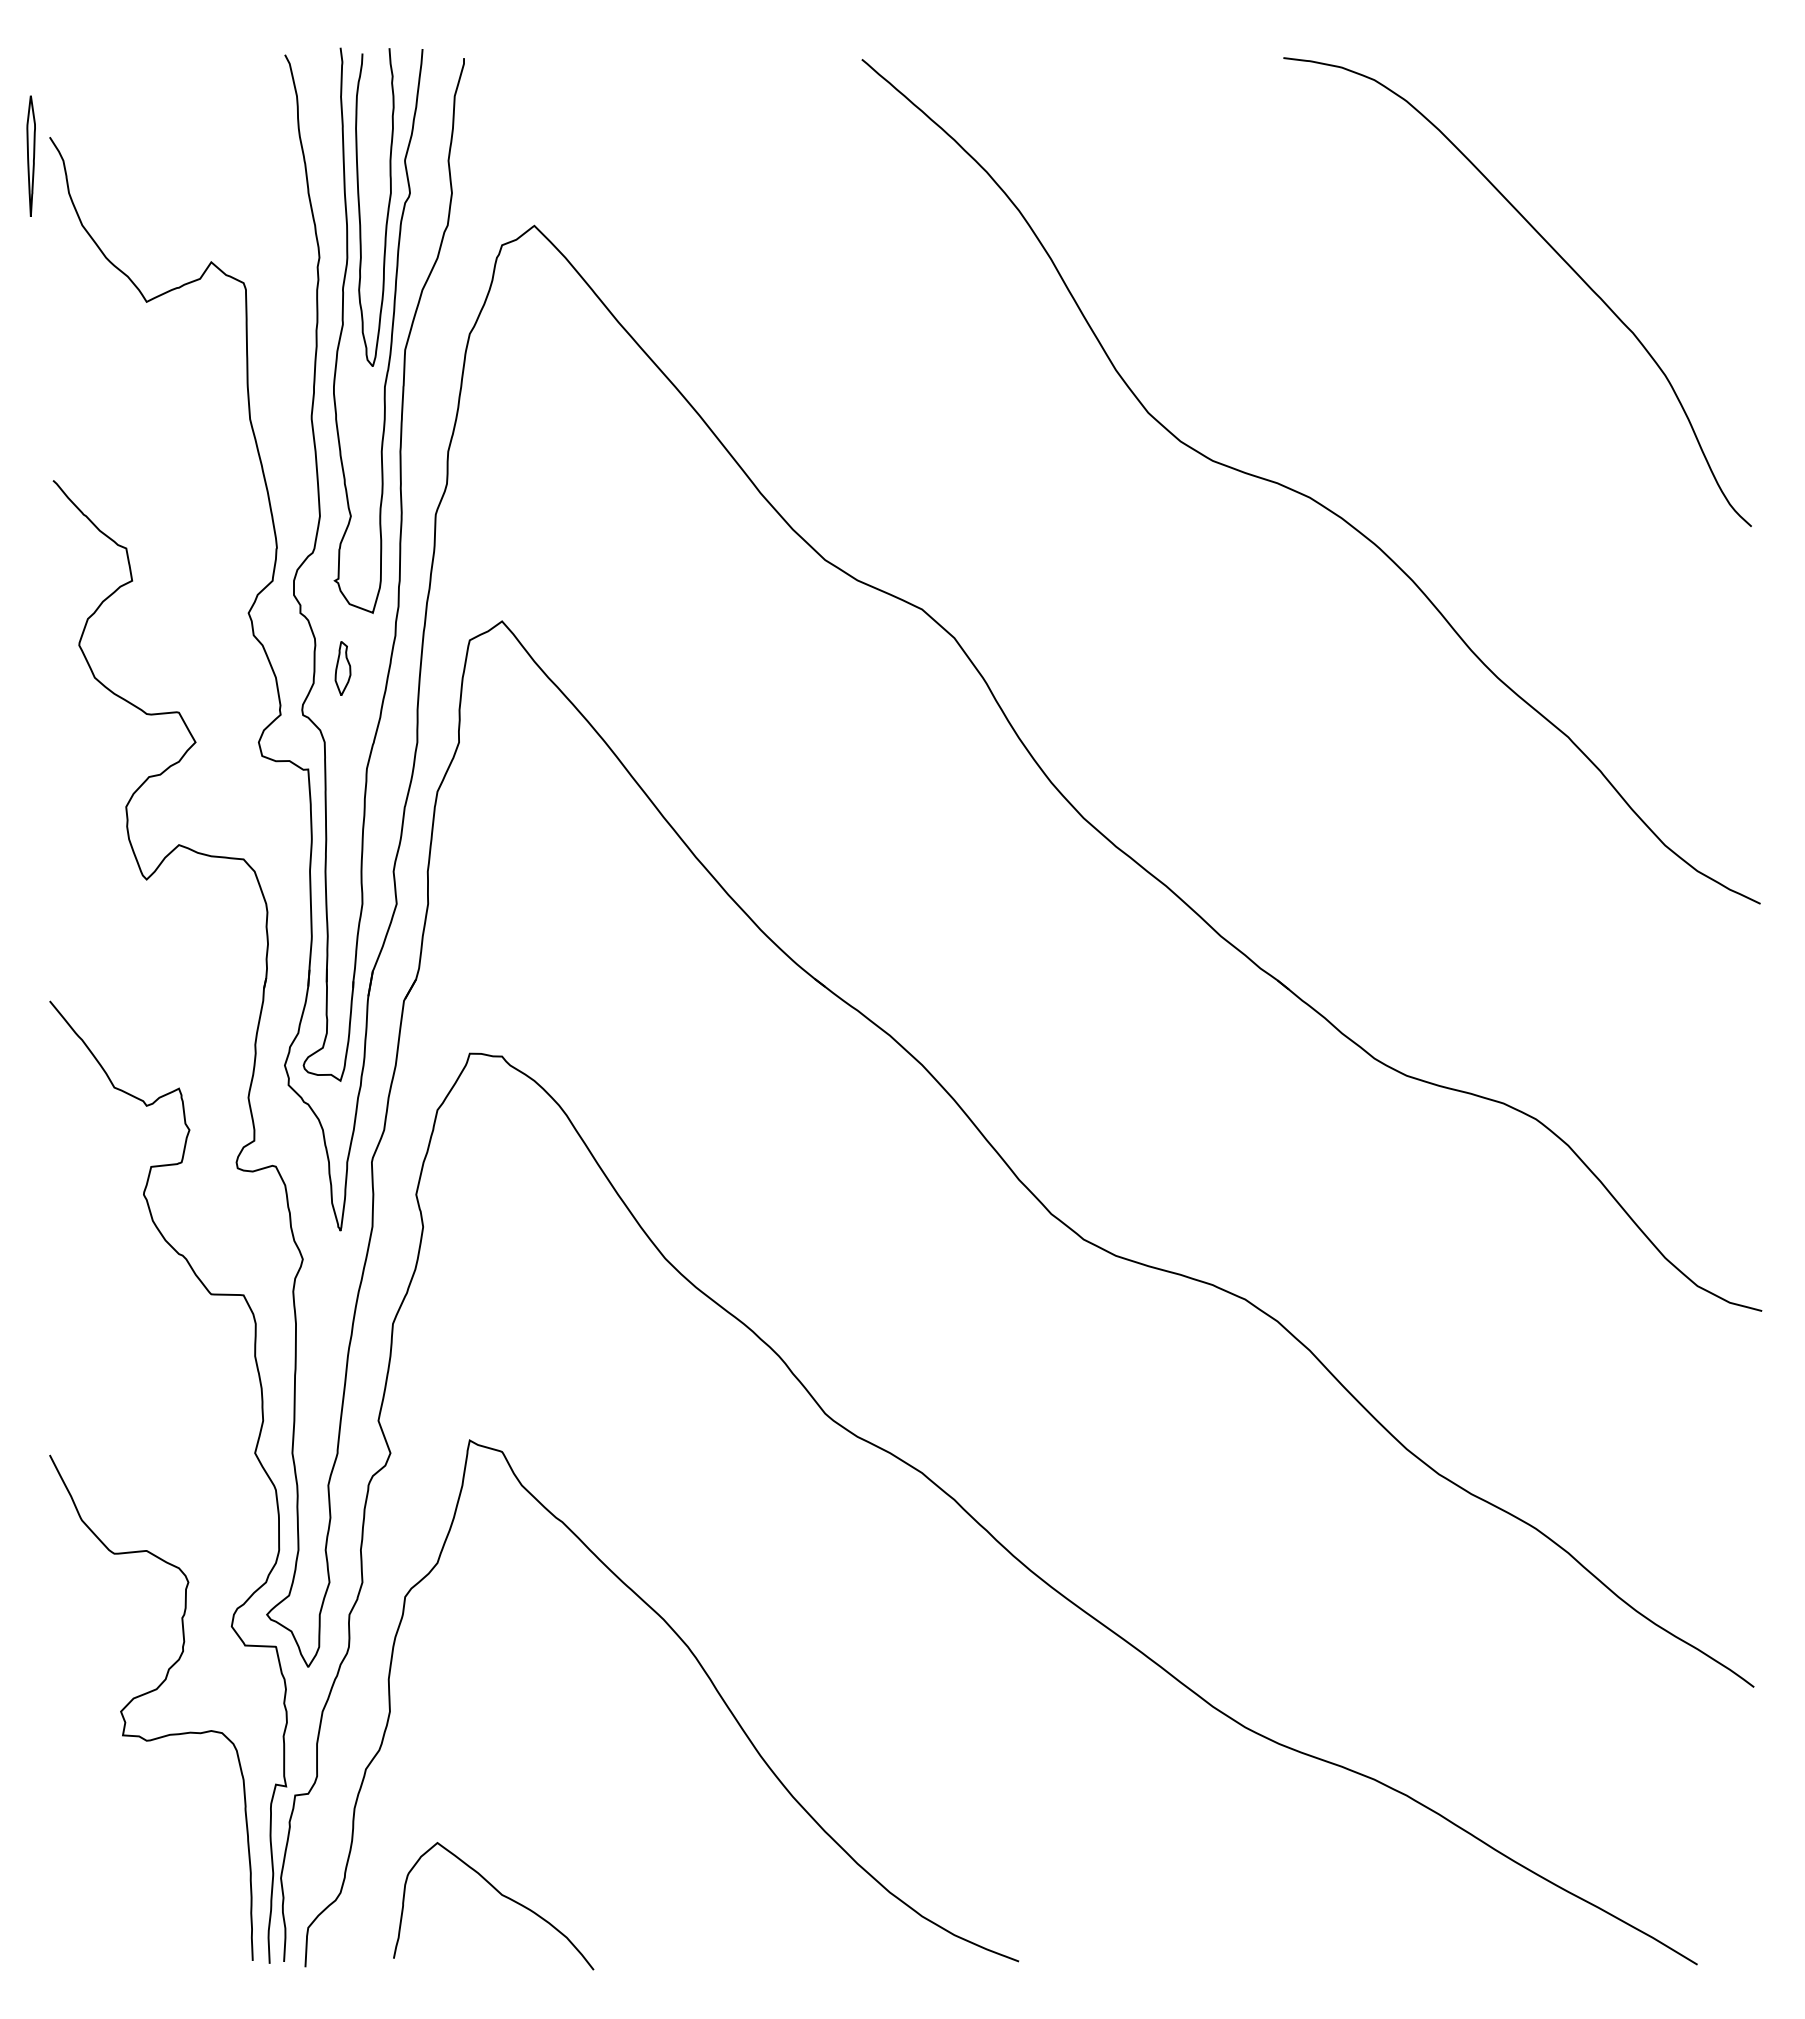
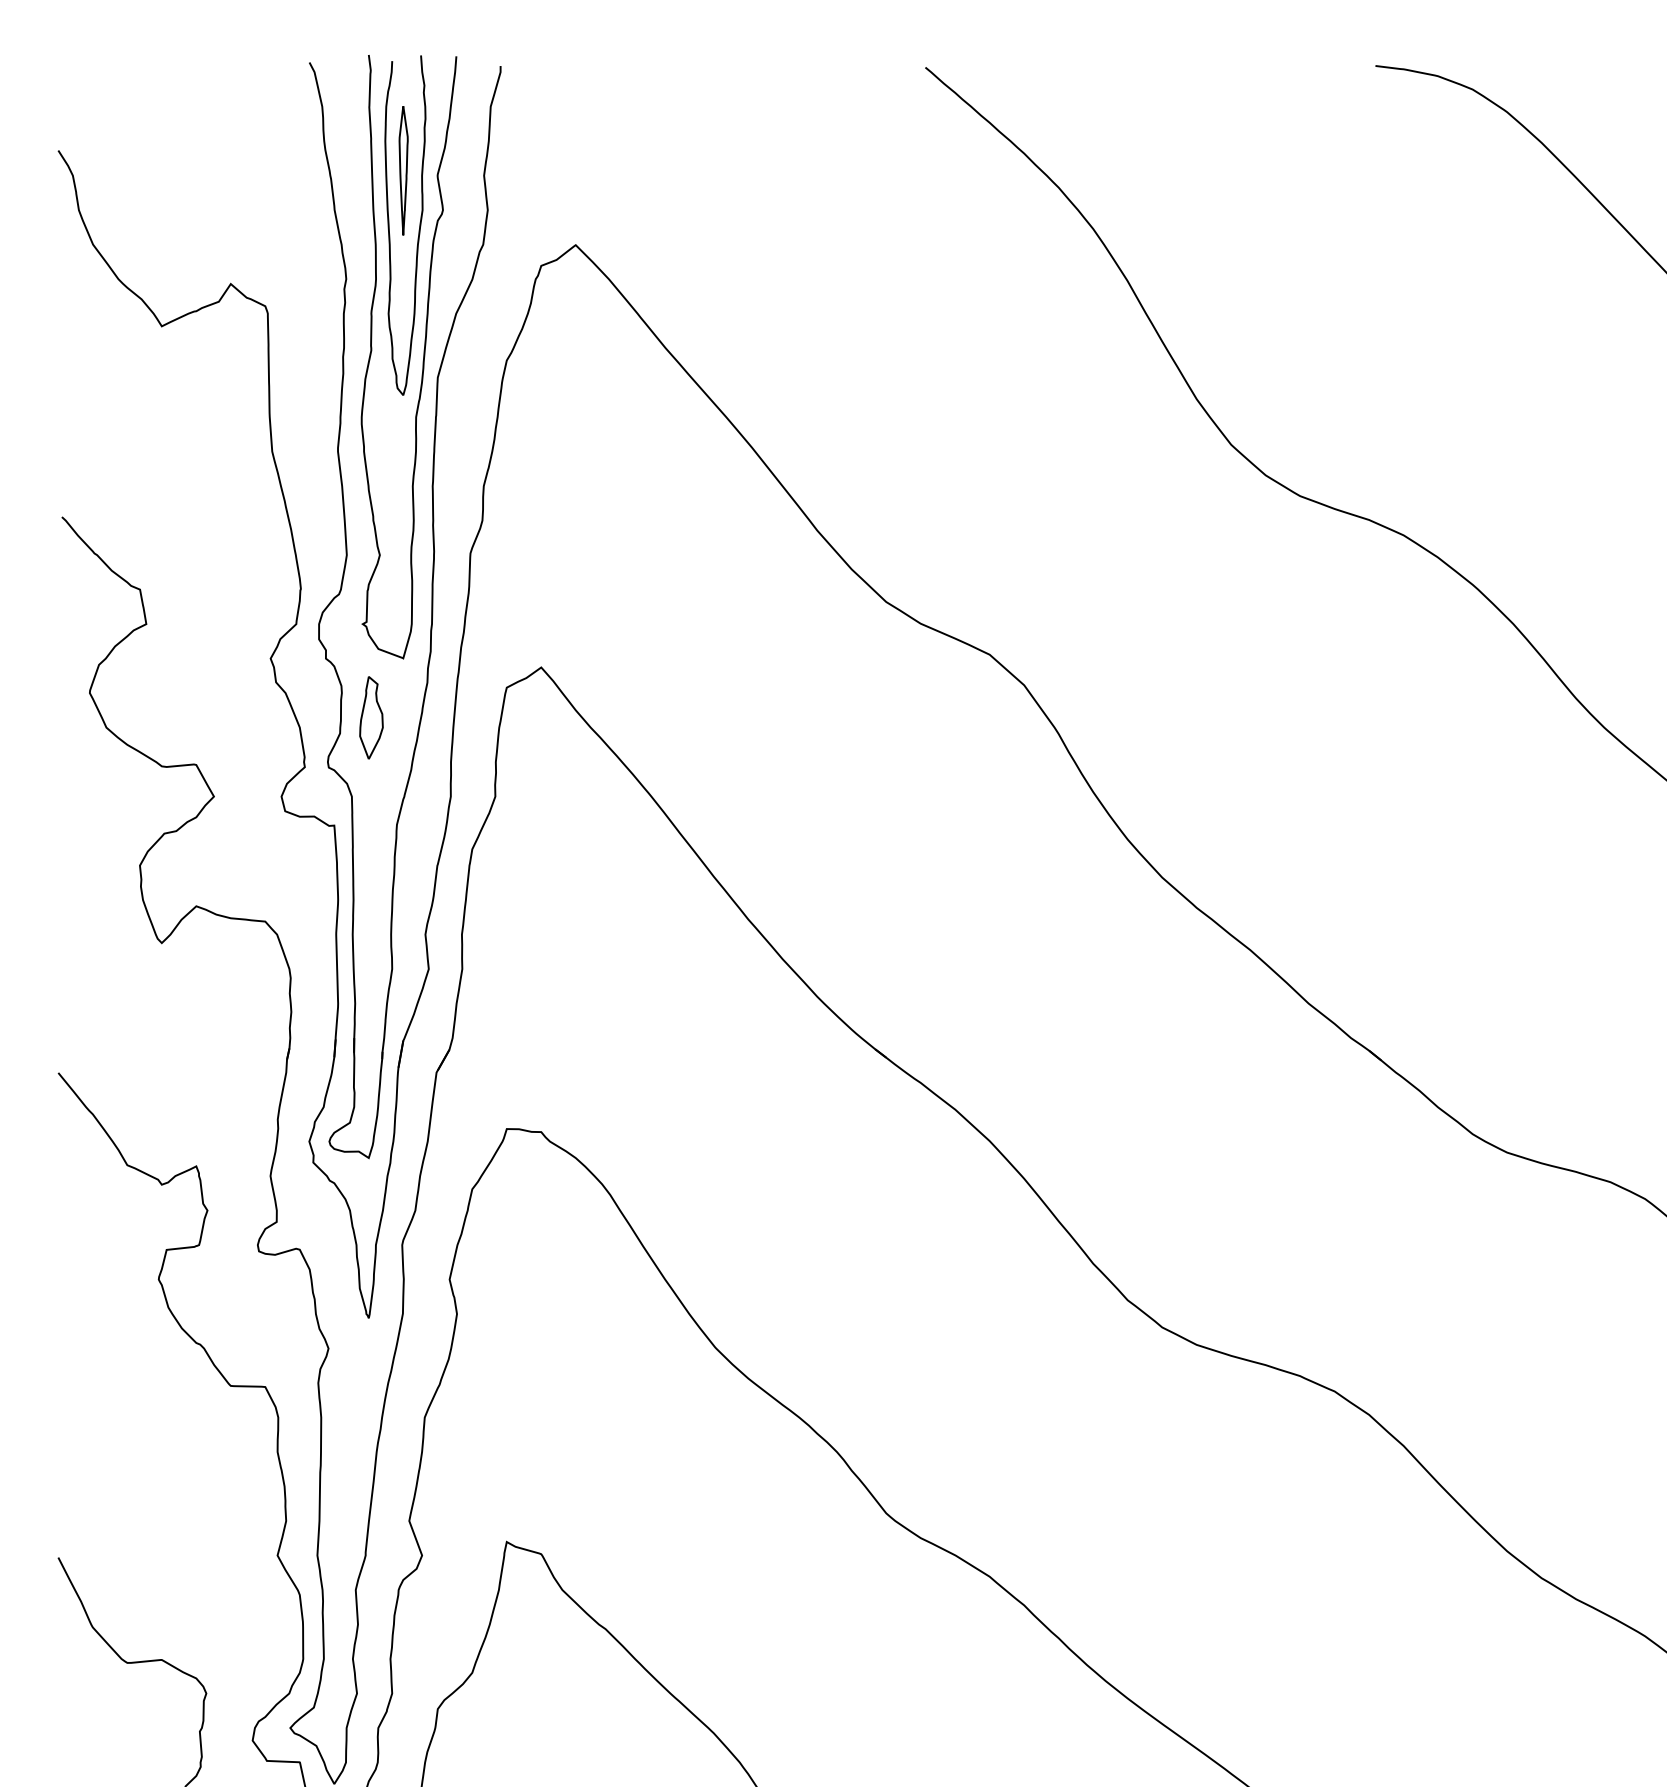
part: (30, 155) -> (402, 170), moved
part: (342, 668) -> (370, 717), size x1.43

